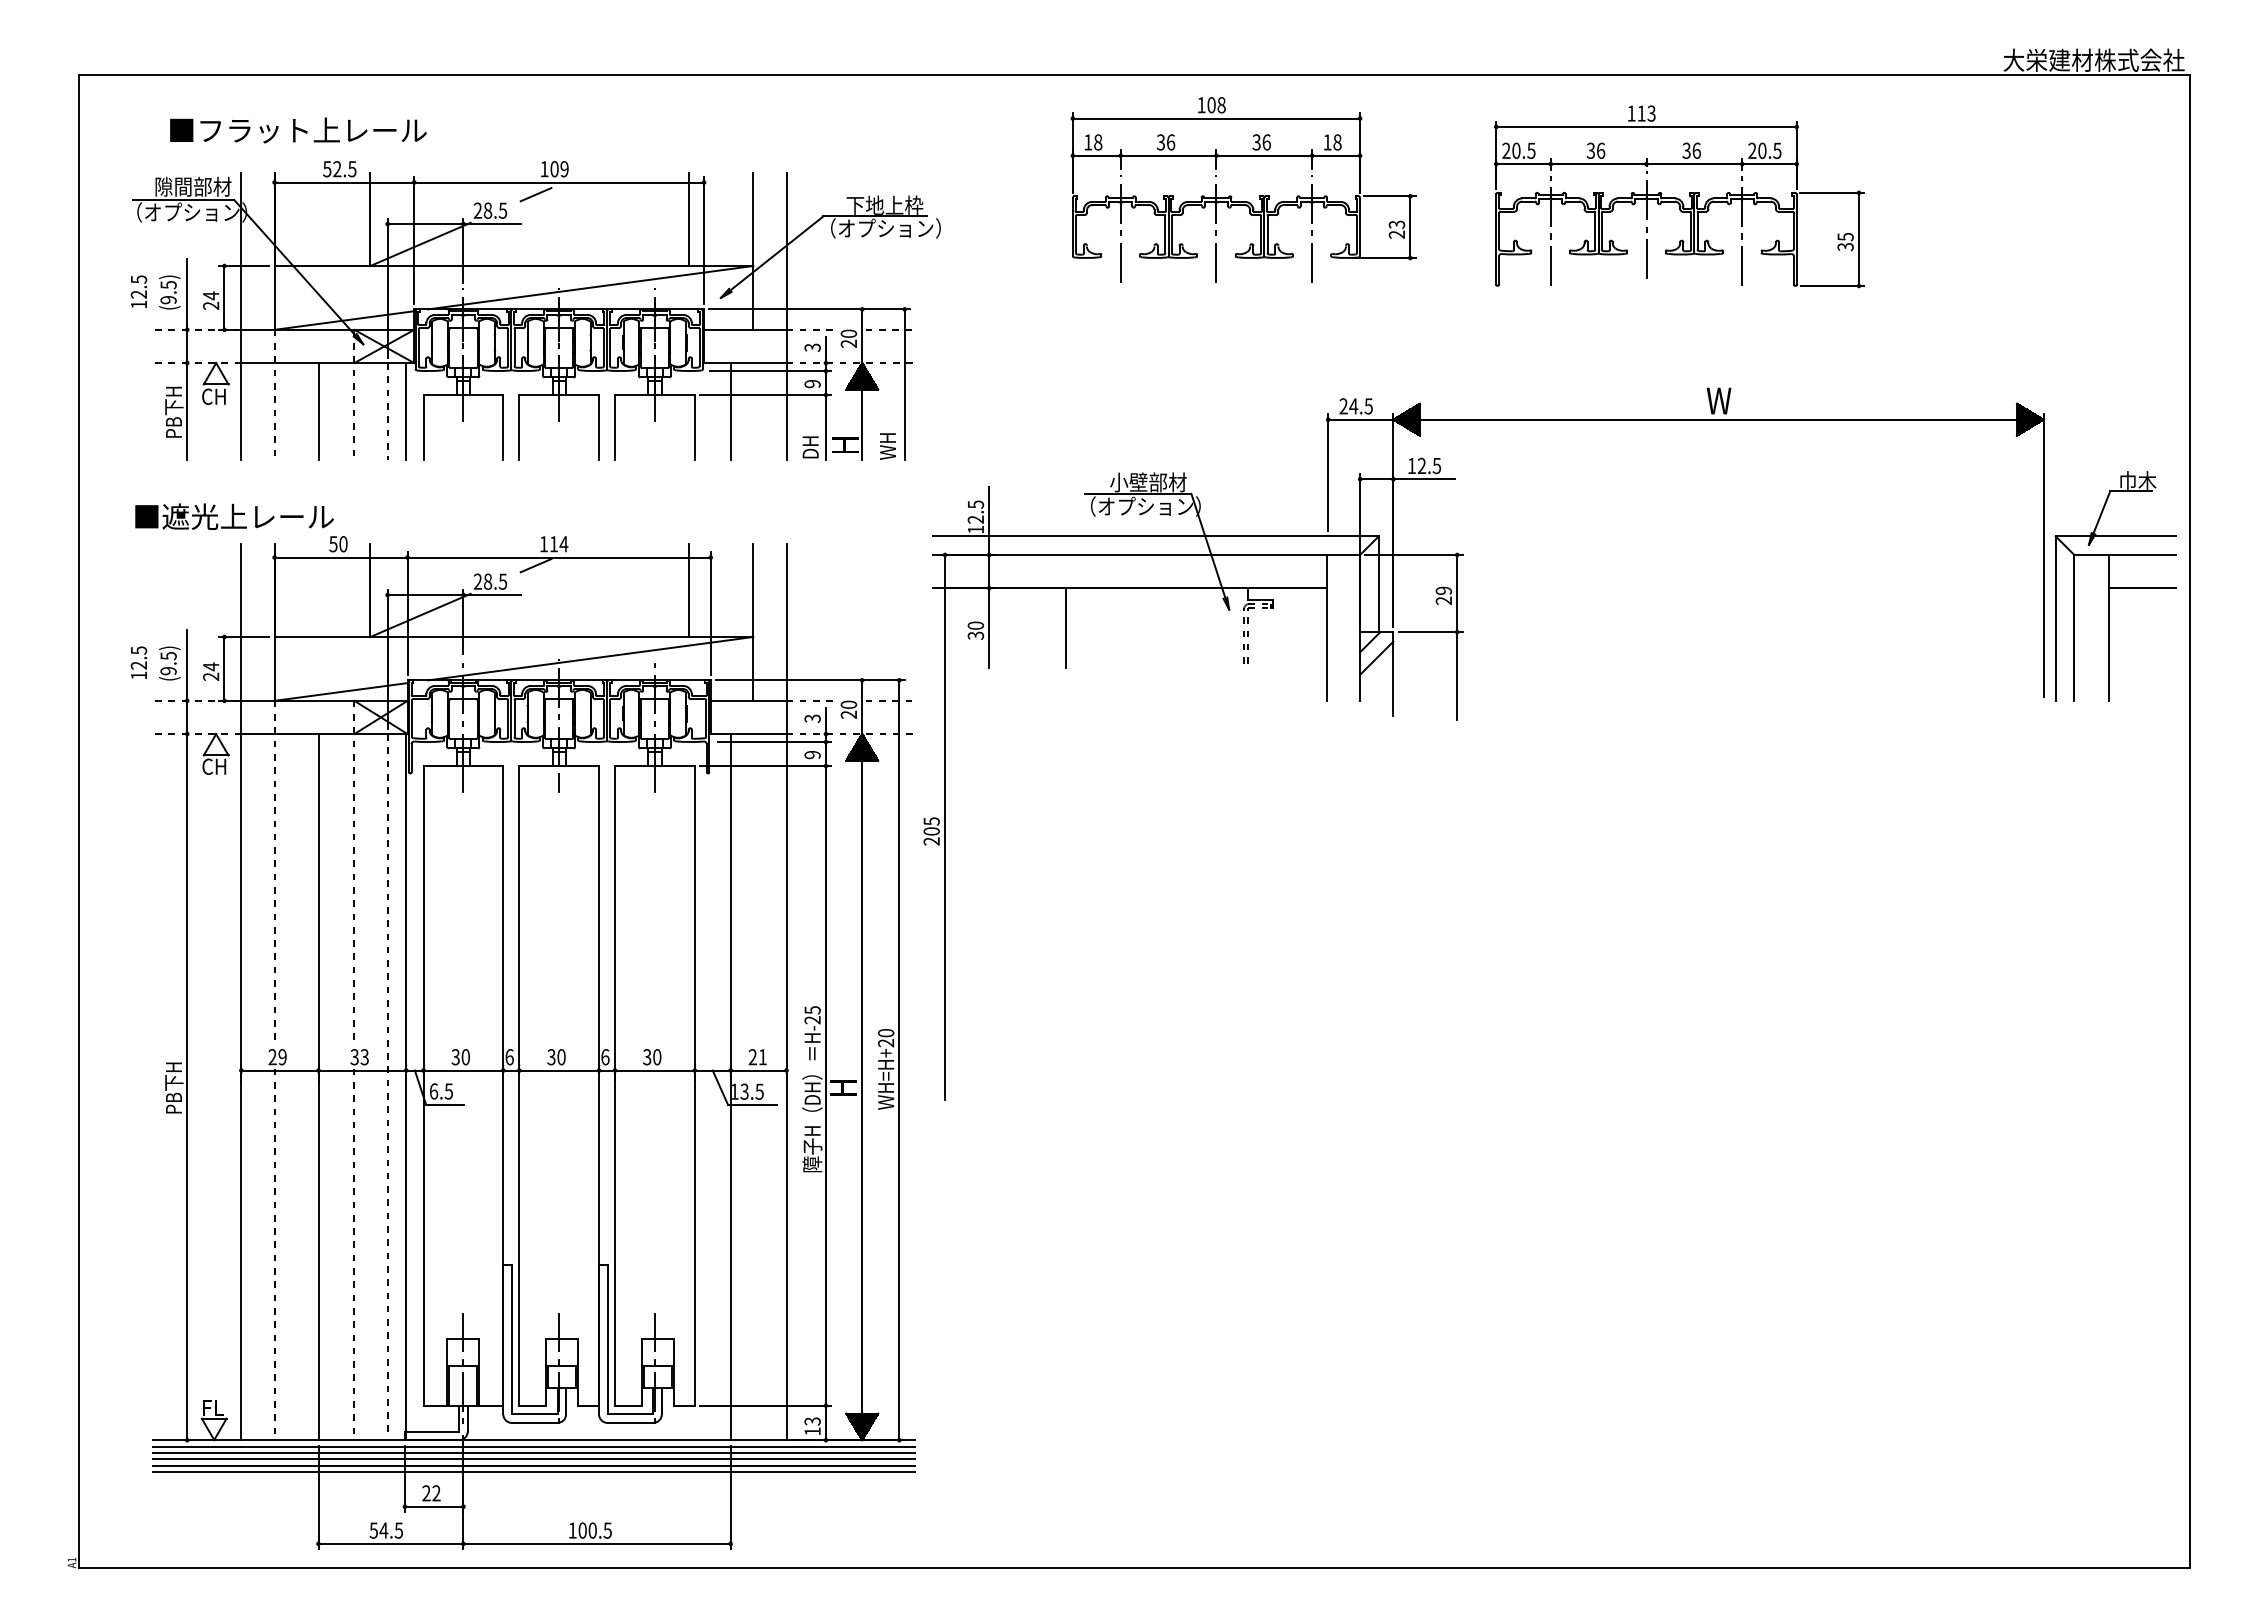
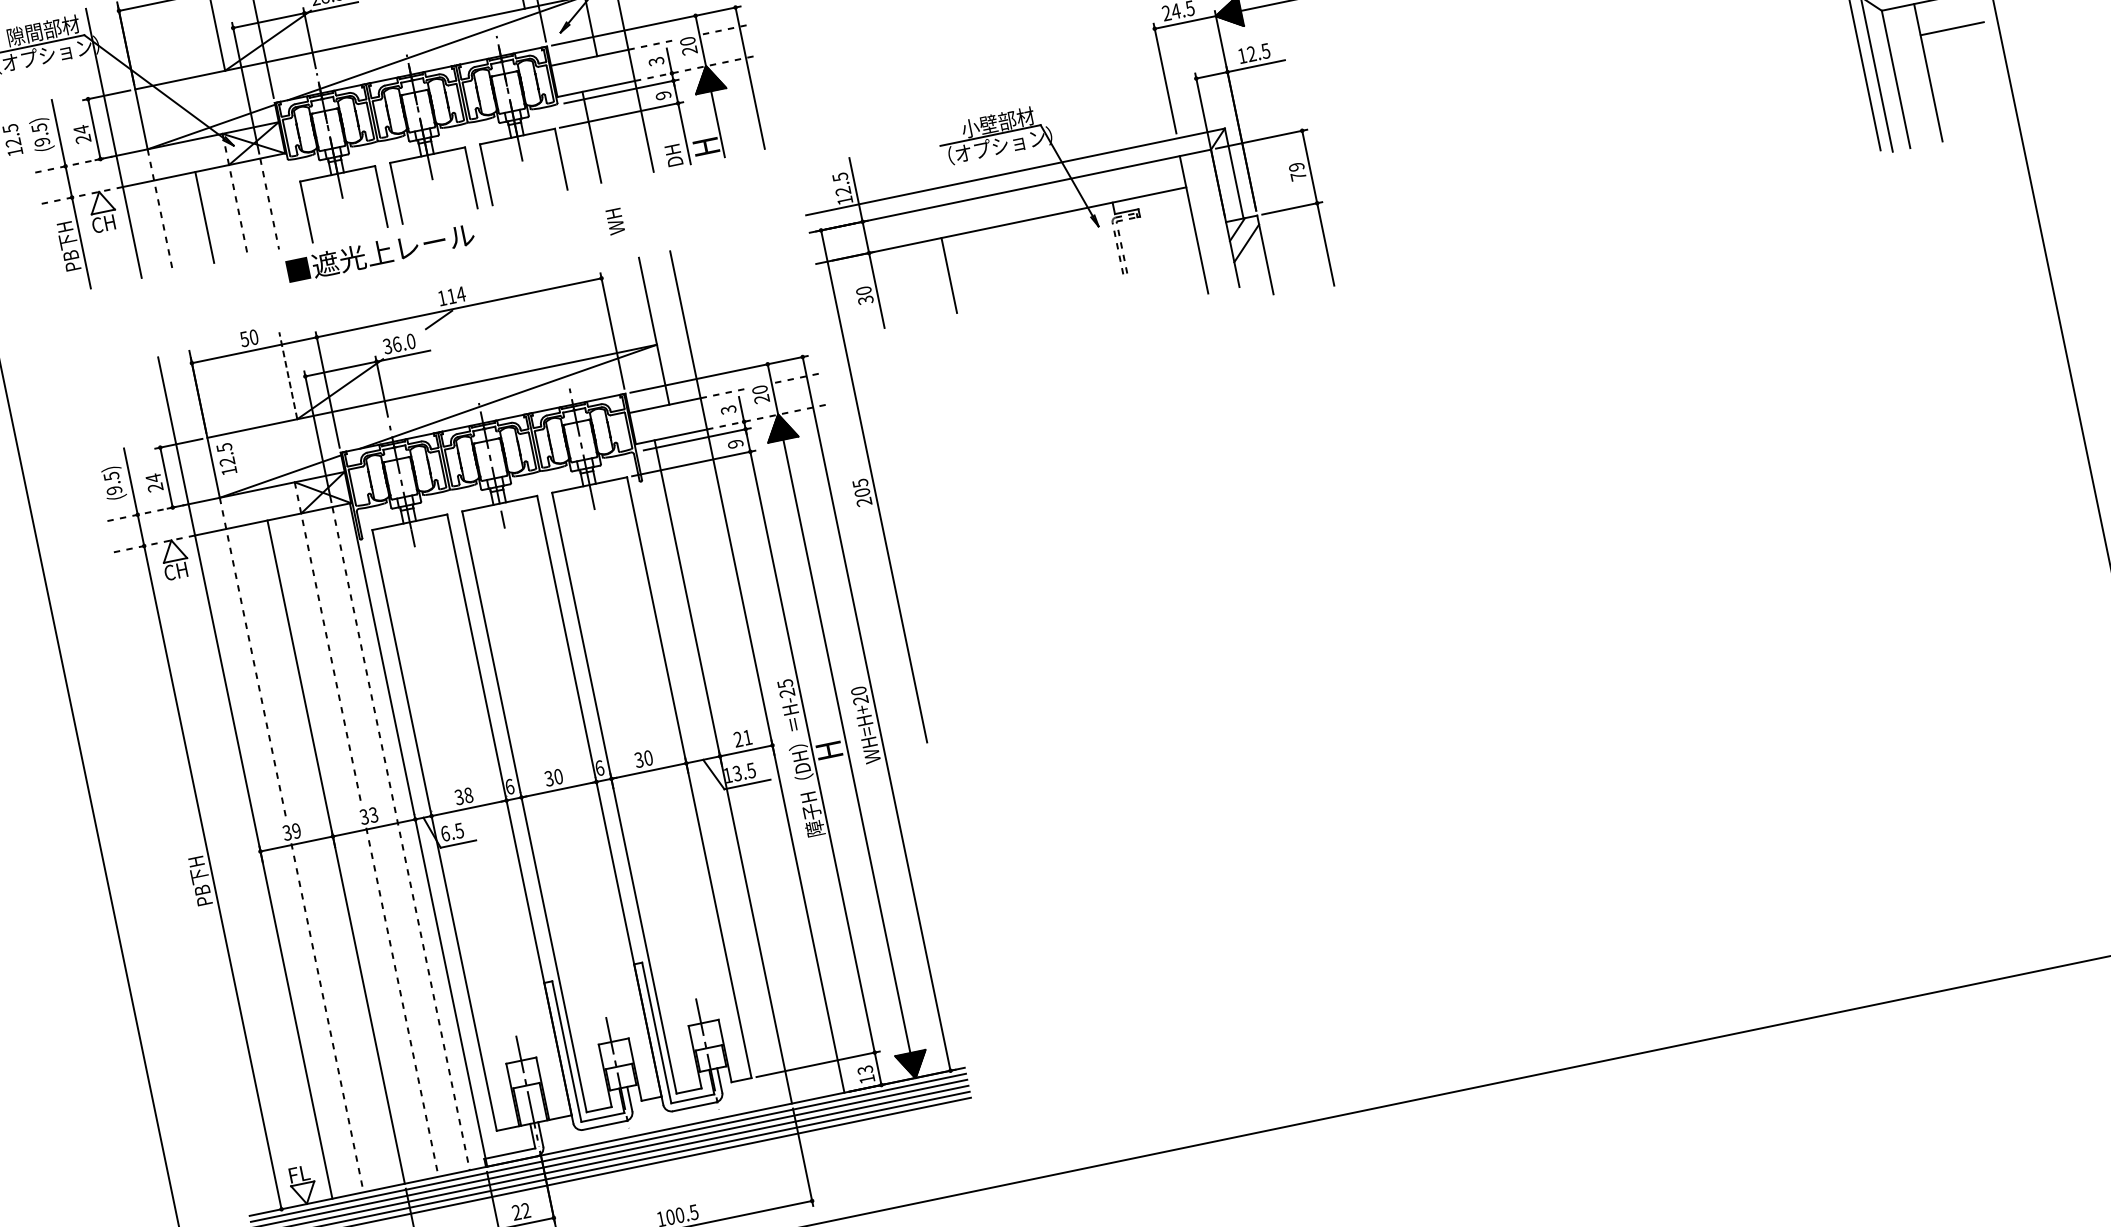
line: (406, 411) -> (287, 200), removed
text: (887, 446) -> (615, 221), moved
text: (234, 516) -> (380, 252), moved
text: (490, 581) -> (399, 343), 28.5 -> 36.0
line: (370, 590) -> (288, 375), solid -> dashed
line: (689, 590) -> (588, 313), removed
text: (1443, 600) -> (1298, 176), 29 -> 79
text: (138, 662) -> (226, 458), moved
text: (272, 1057) -> (287, 833), 29 -> 39
text: (465, 1057) -> (468, 795), 30 -> 38

